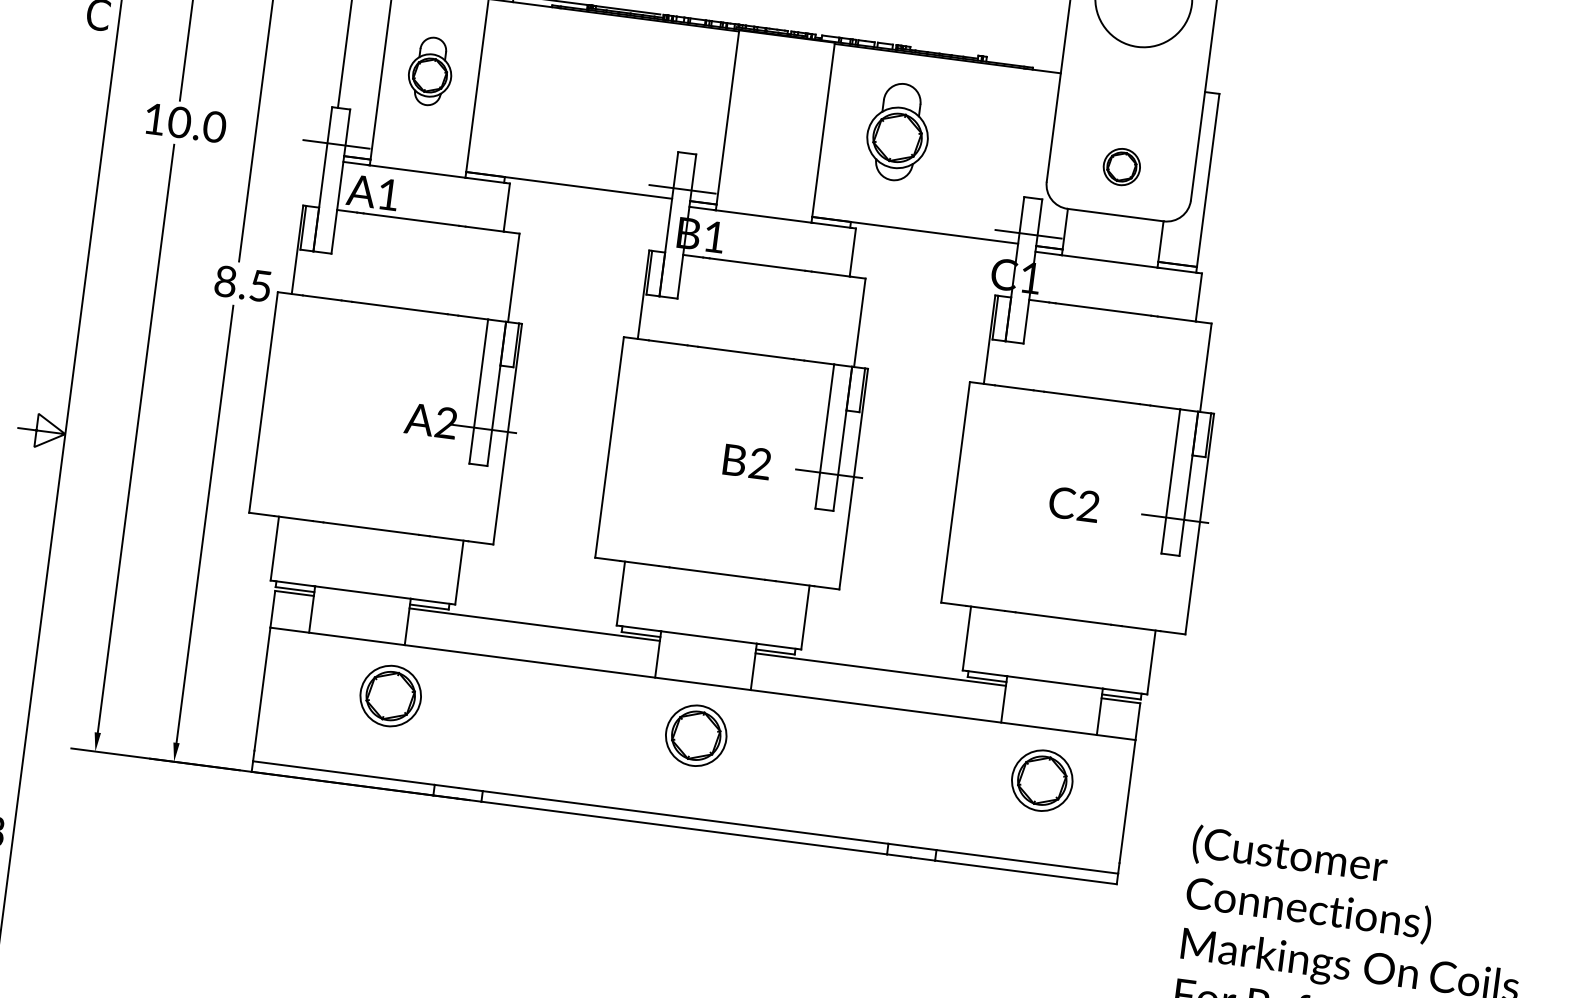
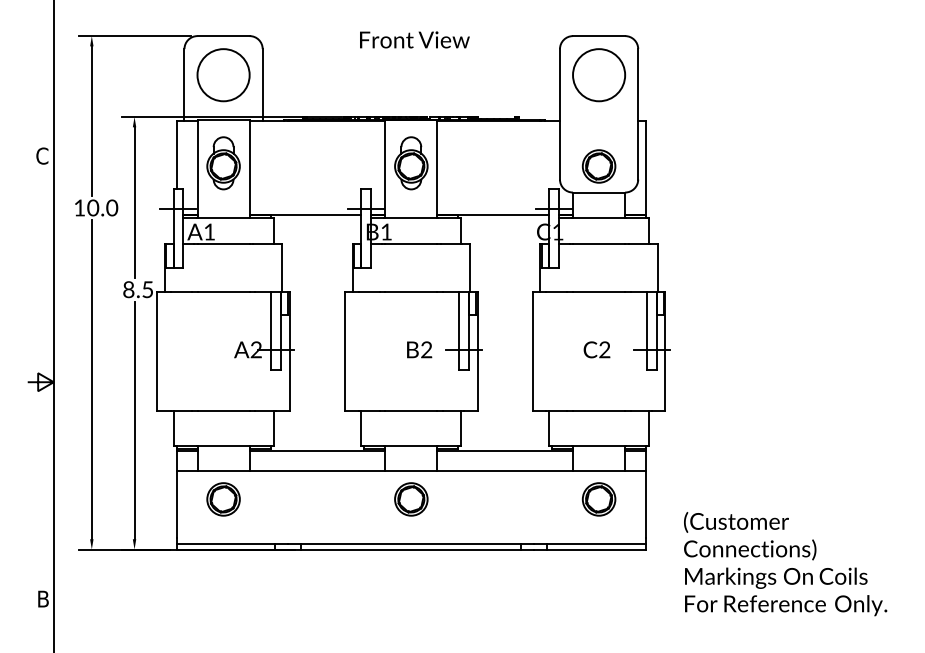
part: (430, 71) -> (223, 163), size x1.43
part: (898, 132) -> (411, 163), moved
part: (1120, 166) -> (598, 166), size x1.67
part: (390, 696) -> (223, 499), moved

